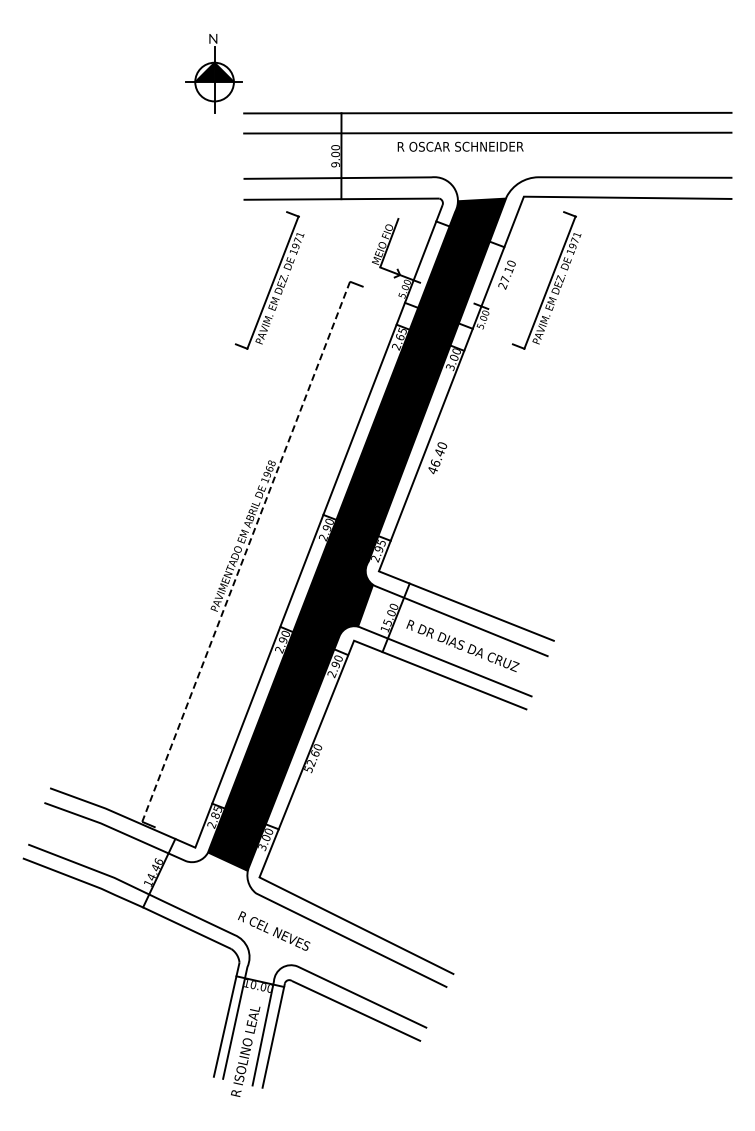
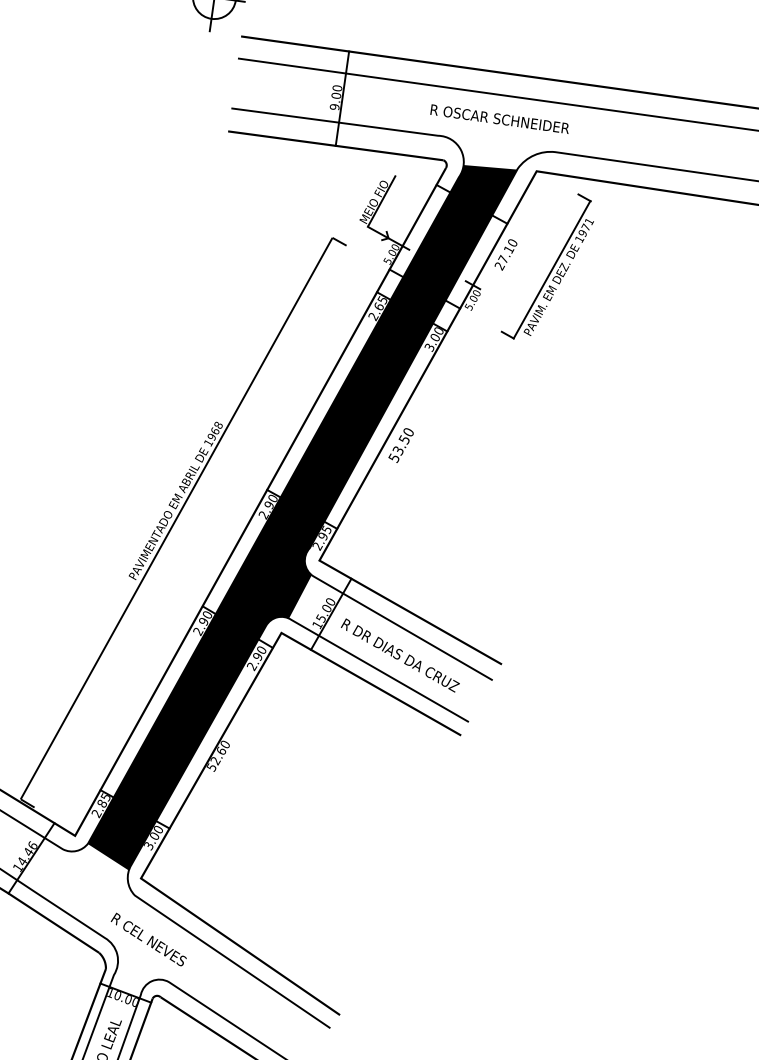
text: (460, 146) -> (499, 118), moved
part: (269, 280) -> (244, 224), removed
text: (435, 461) -> (398, 448), 46.40 -> 53.50
line: (245, 552) -> (175, 519), dashed -> solid

